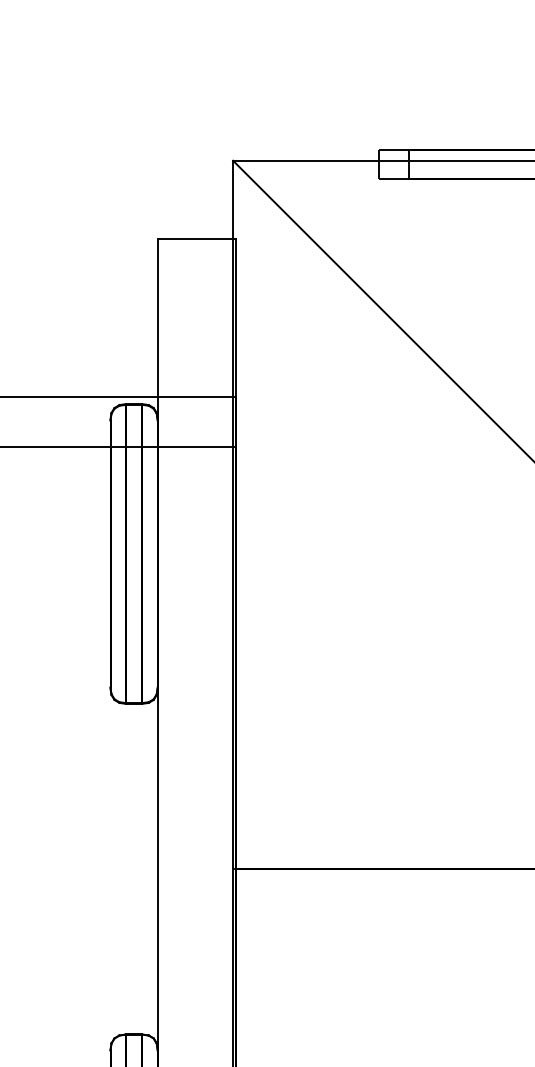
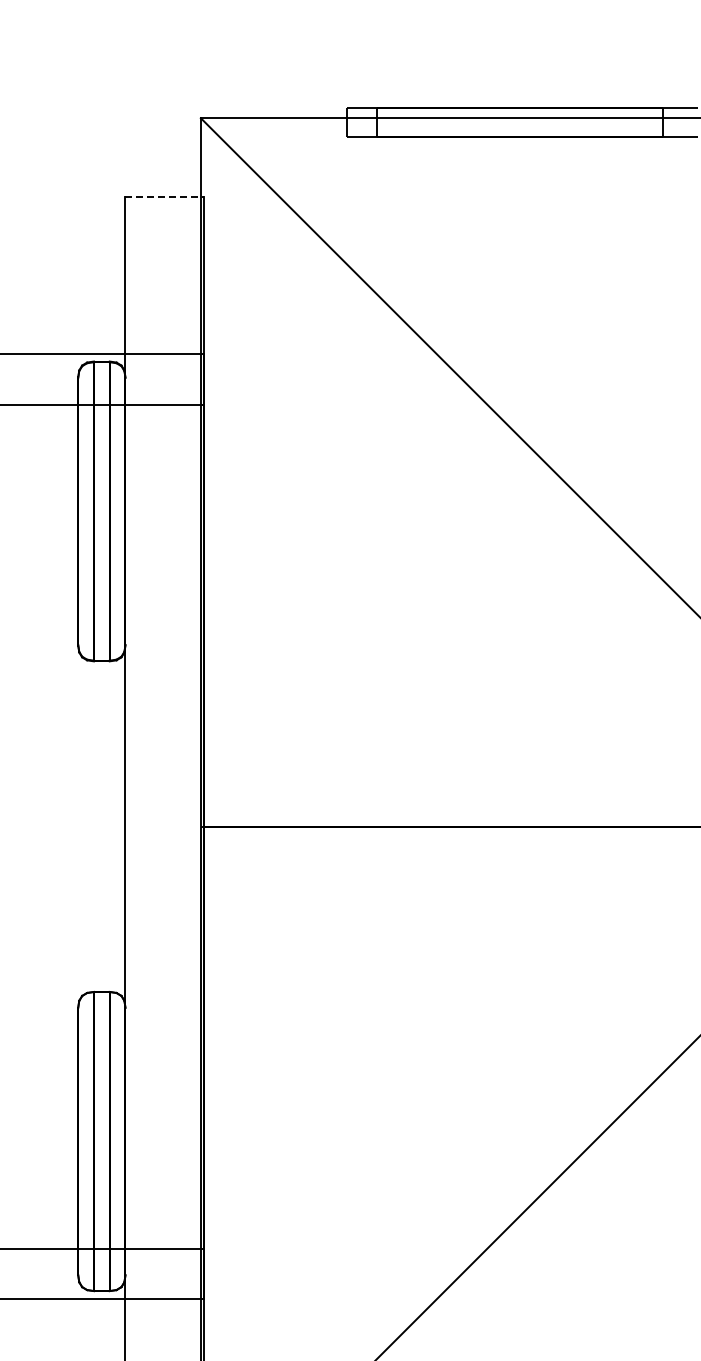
line: (197, 239) -> (165, 196), solid -> dashed

